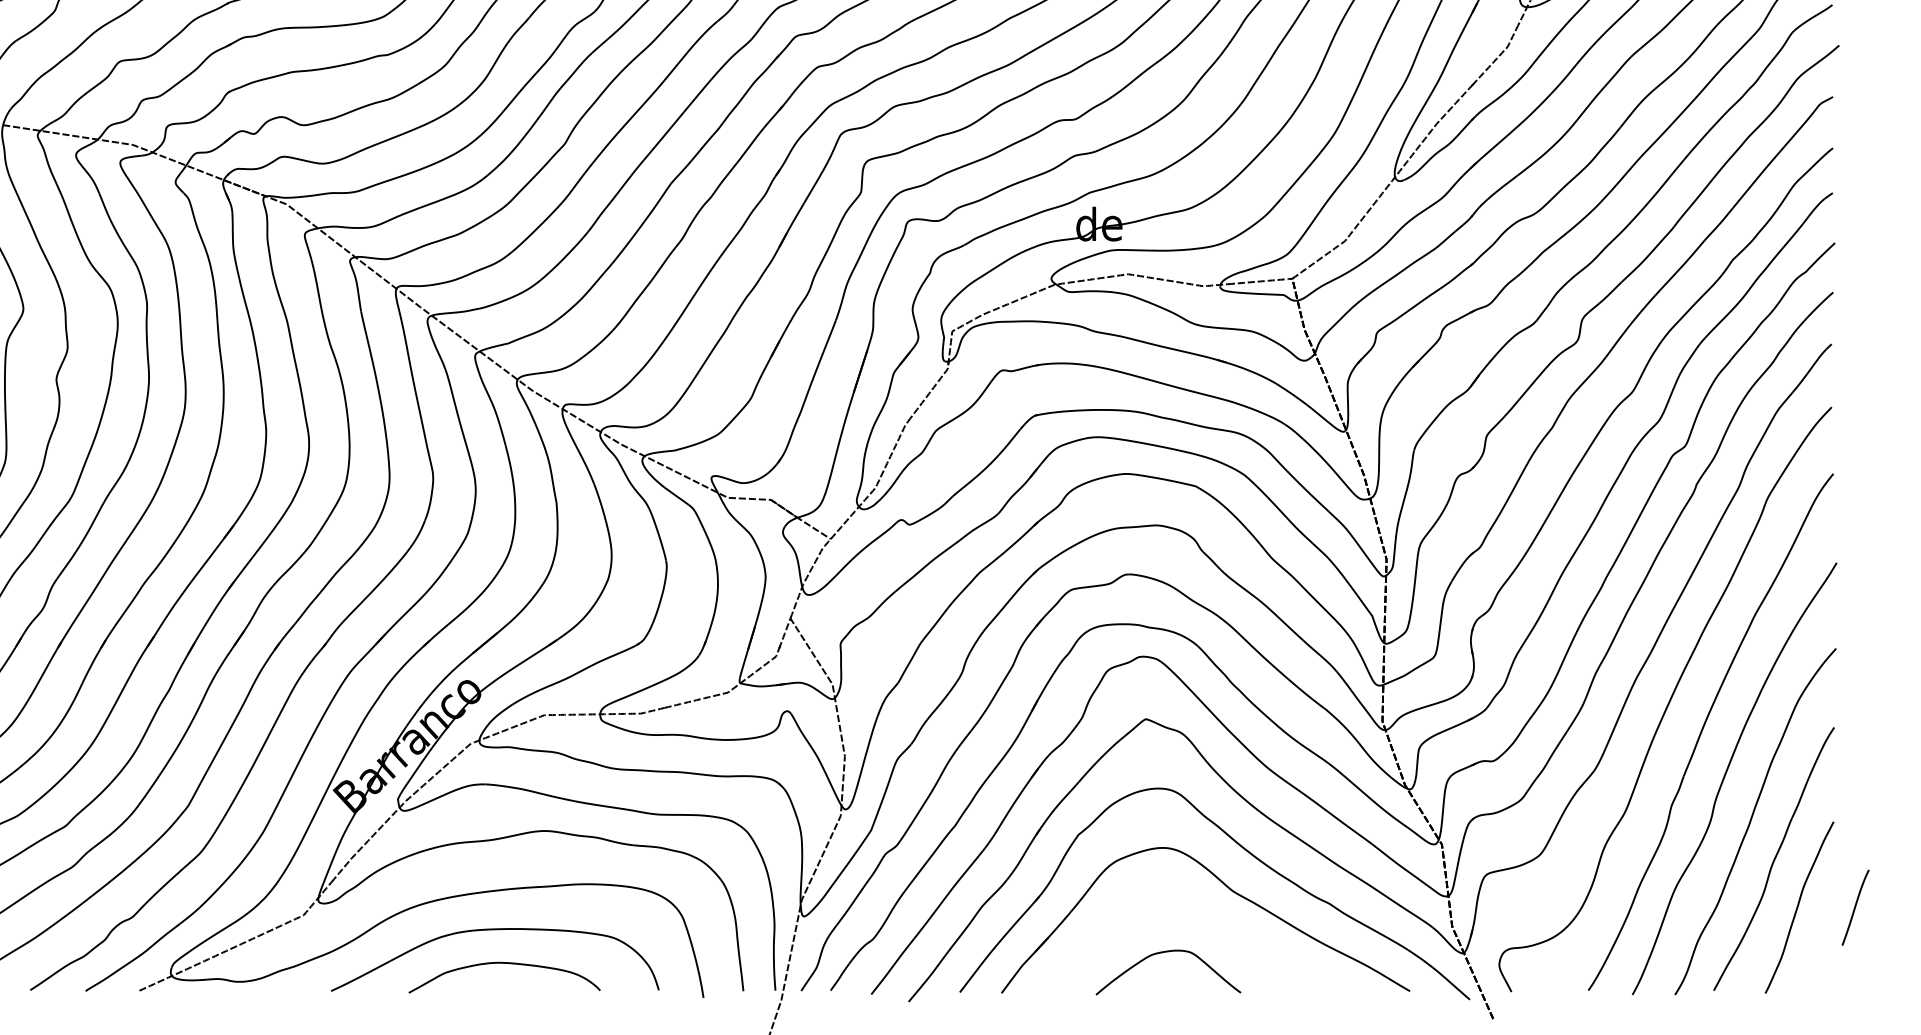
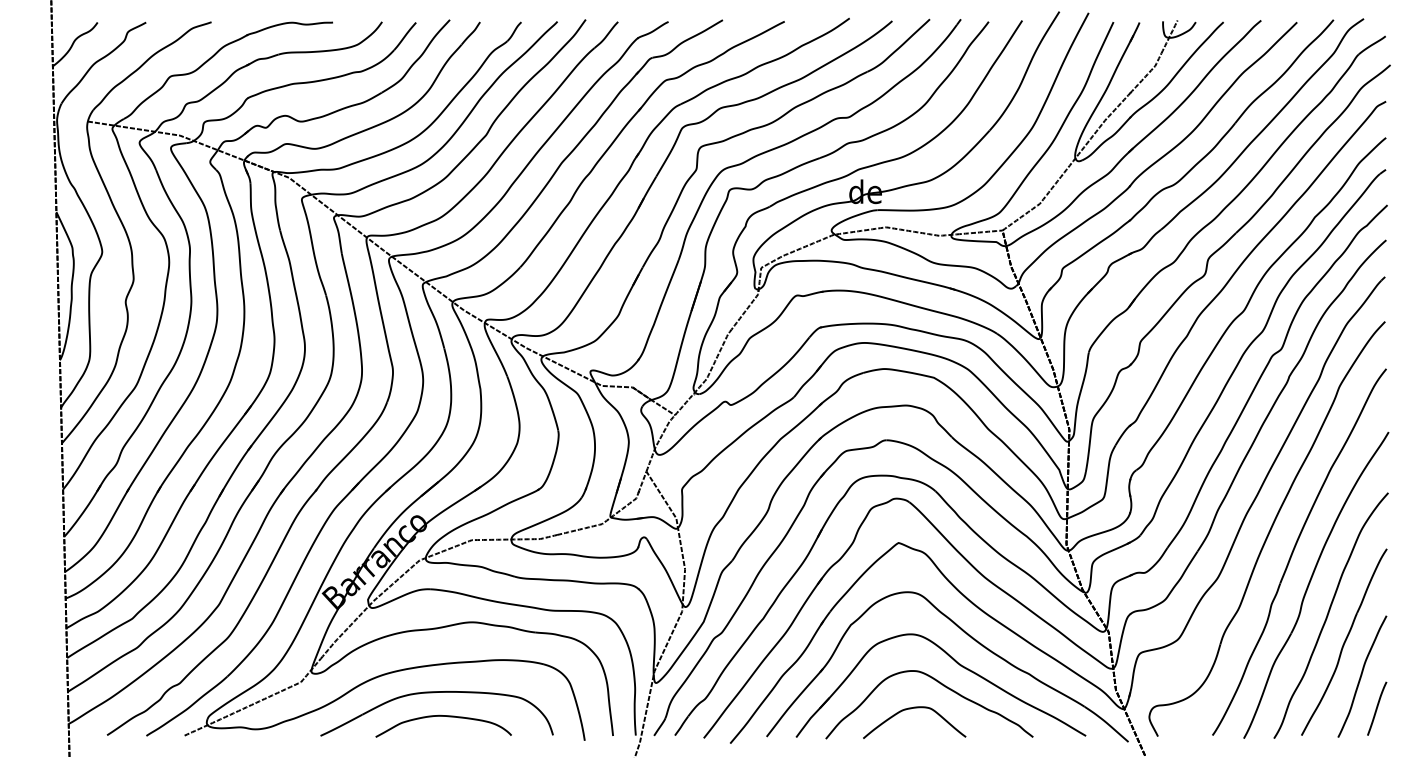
line: (1856, 907) -> (1377, 708), moved
curve: (1209, 921) -> (943, 686), added

